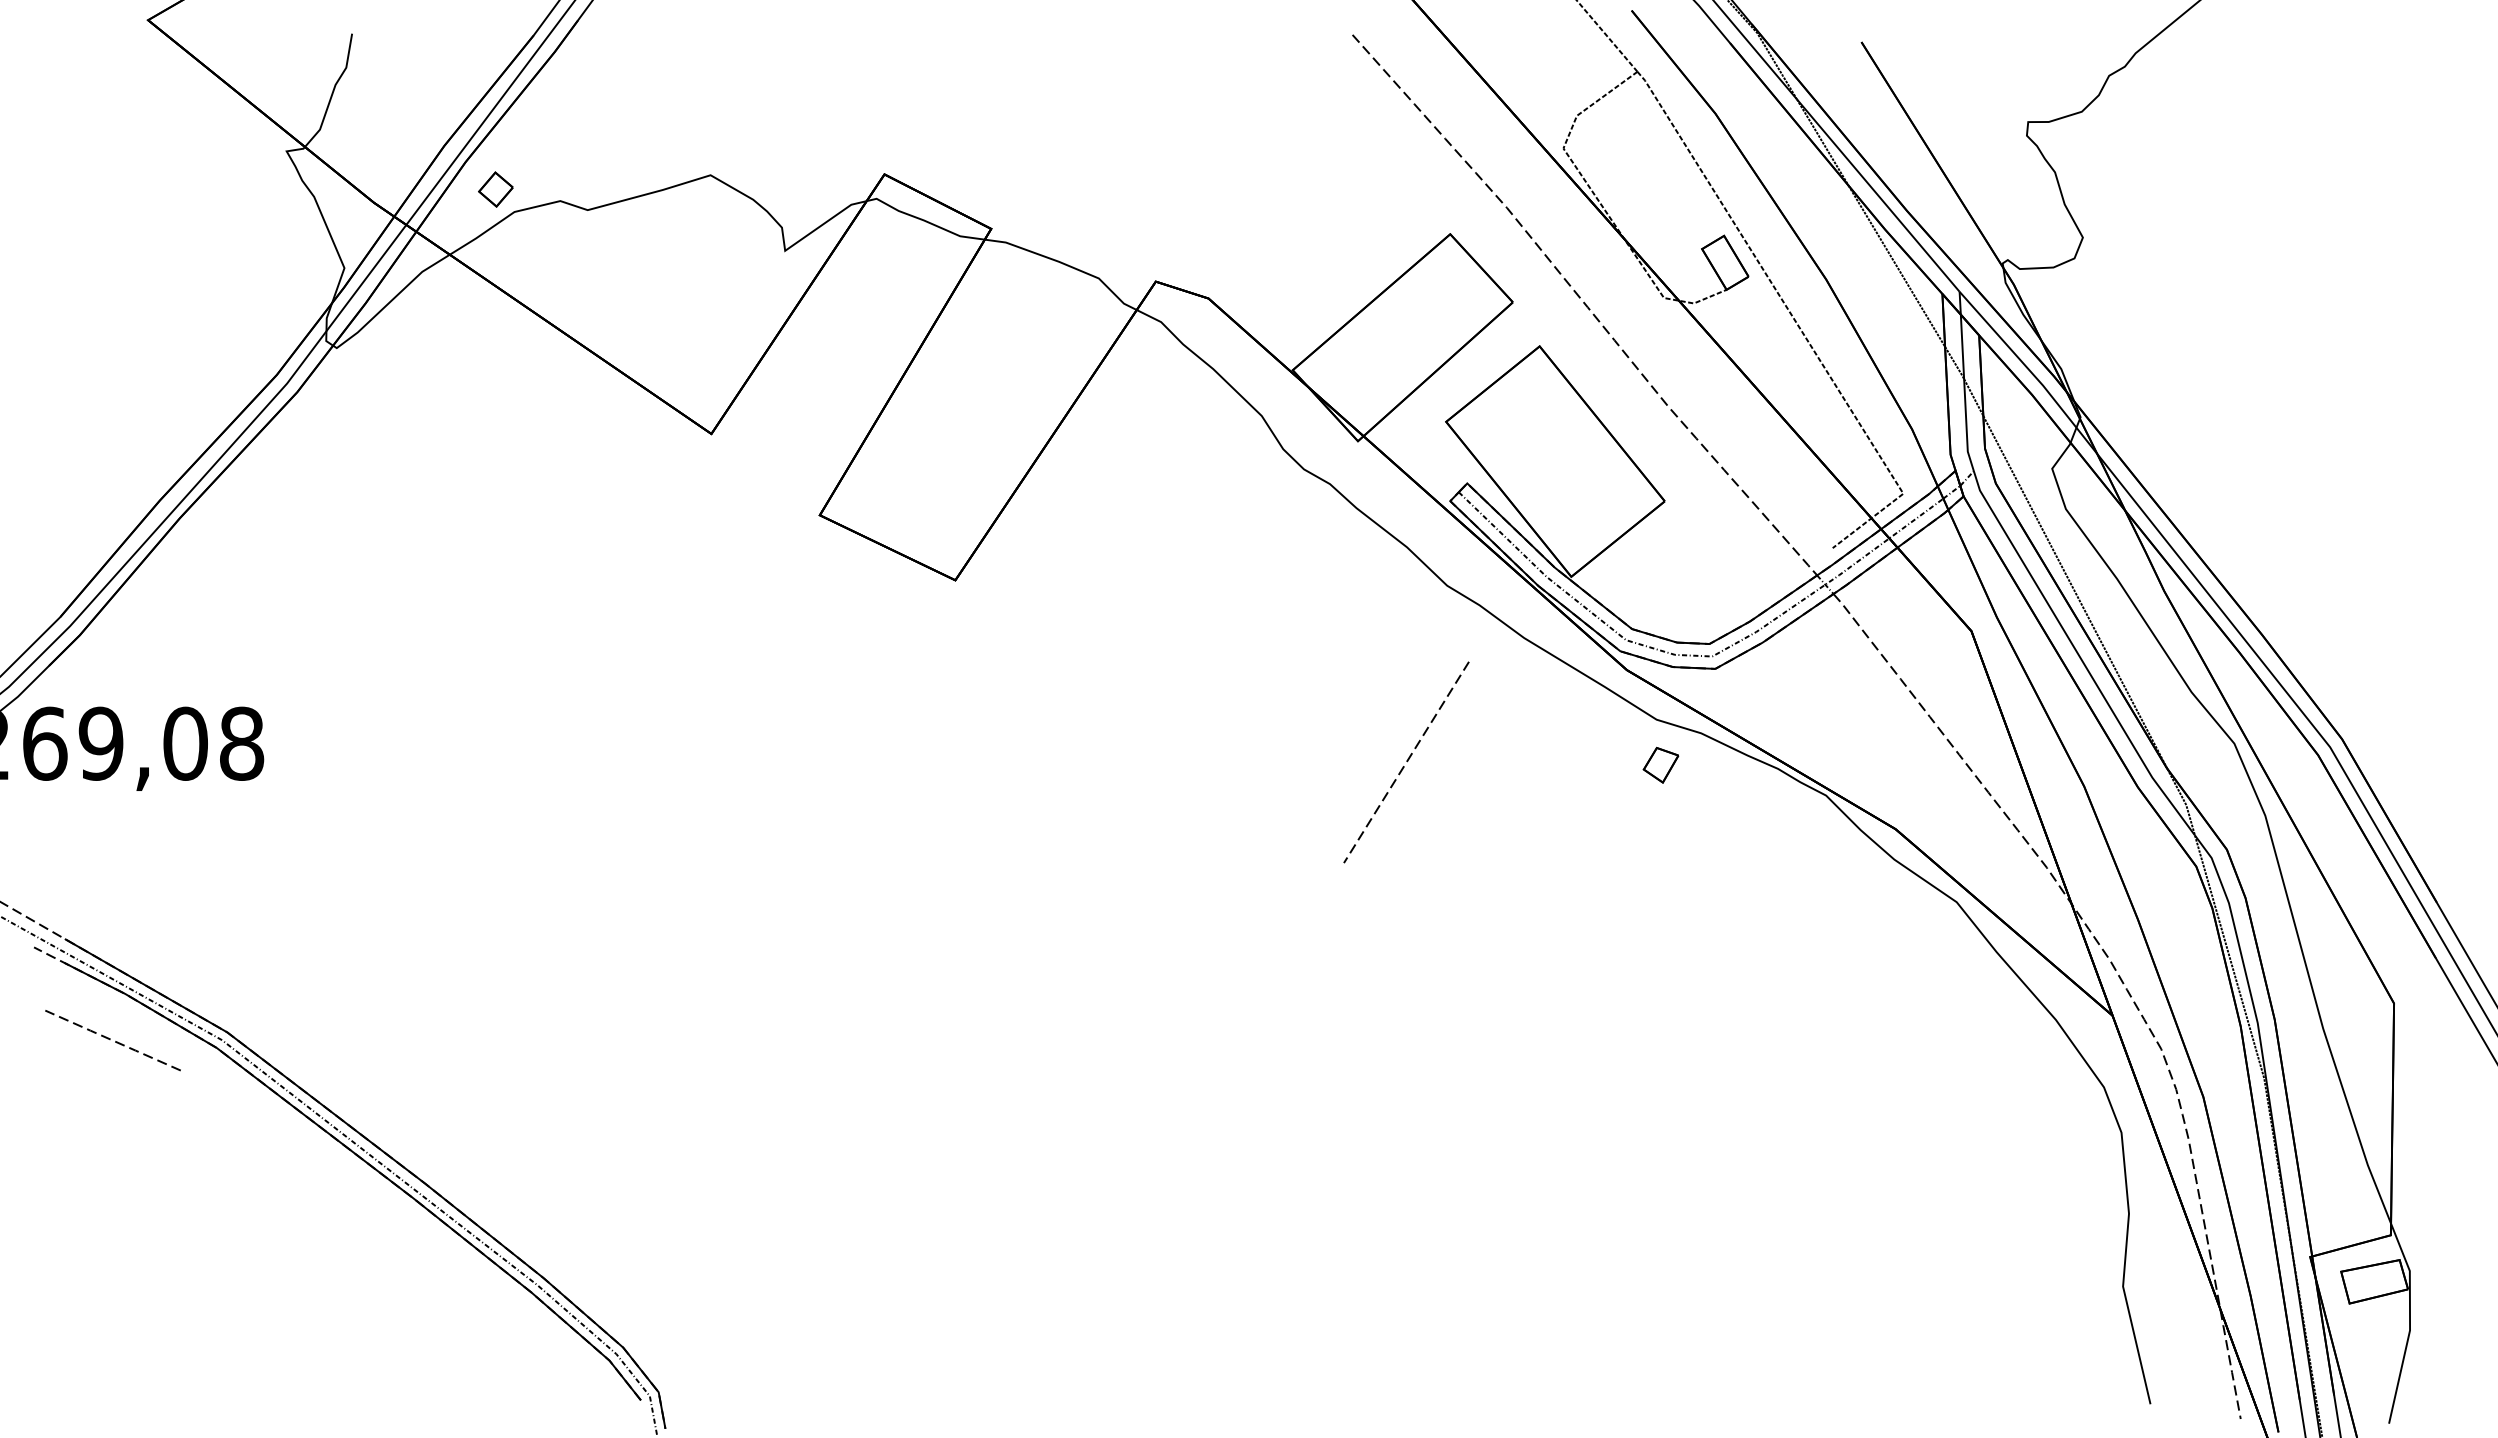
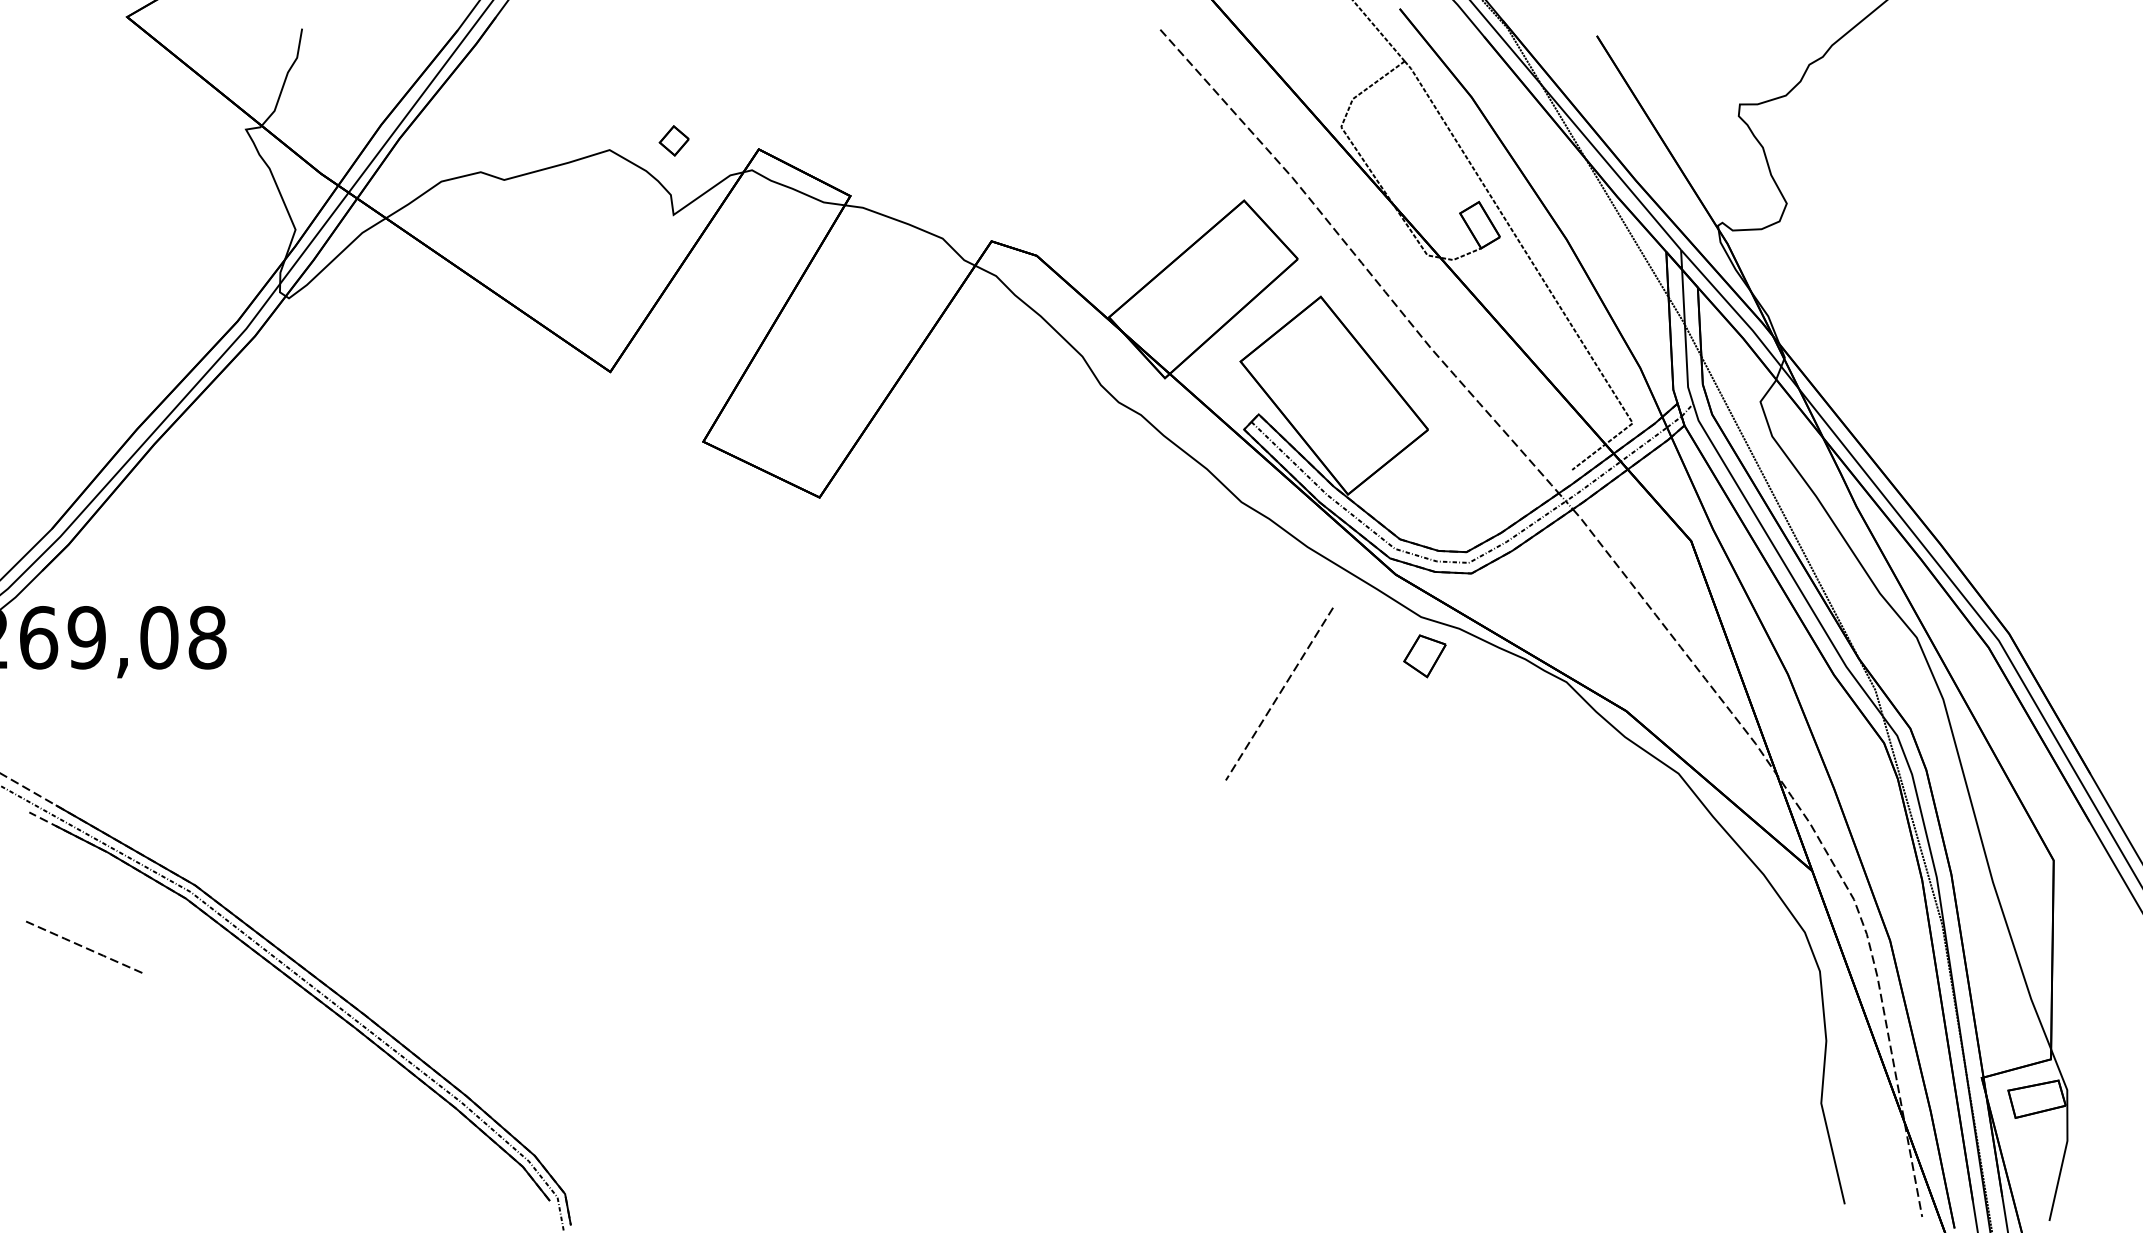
part: (495, 189) -> (673, 140), moved
line: (1406, 761) -> (1279, 693), moved
part: (1660, 764) -> (1424, 655), size x1.4
line: (110, 1039) -> (82, 946), moved

